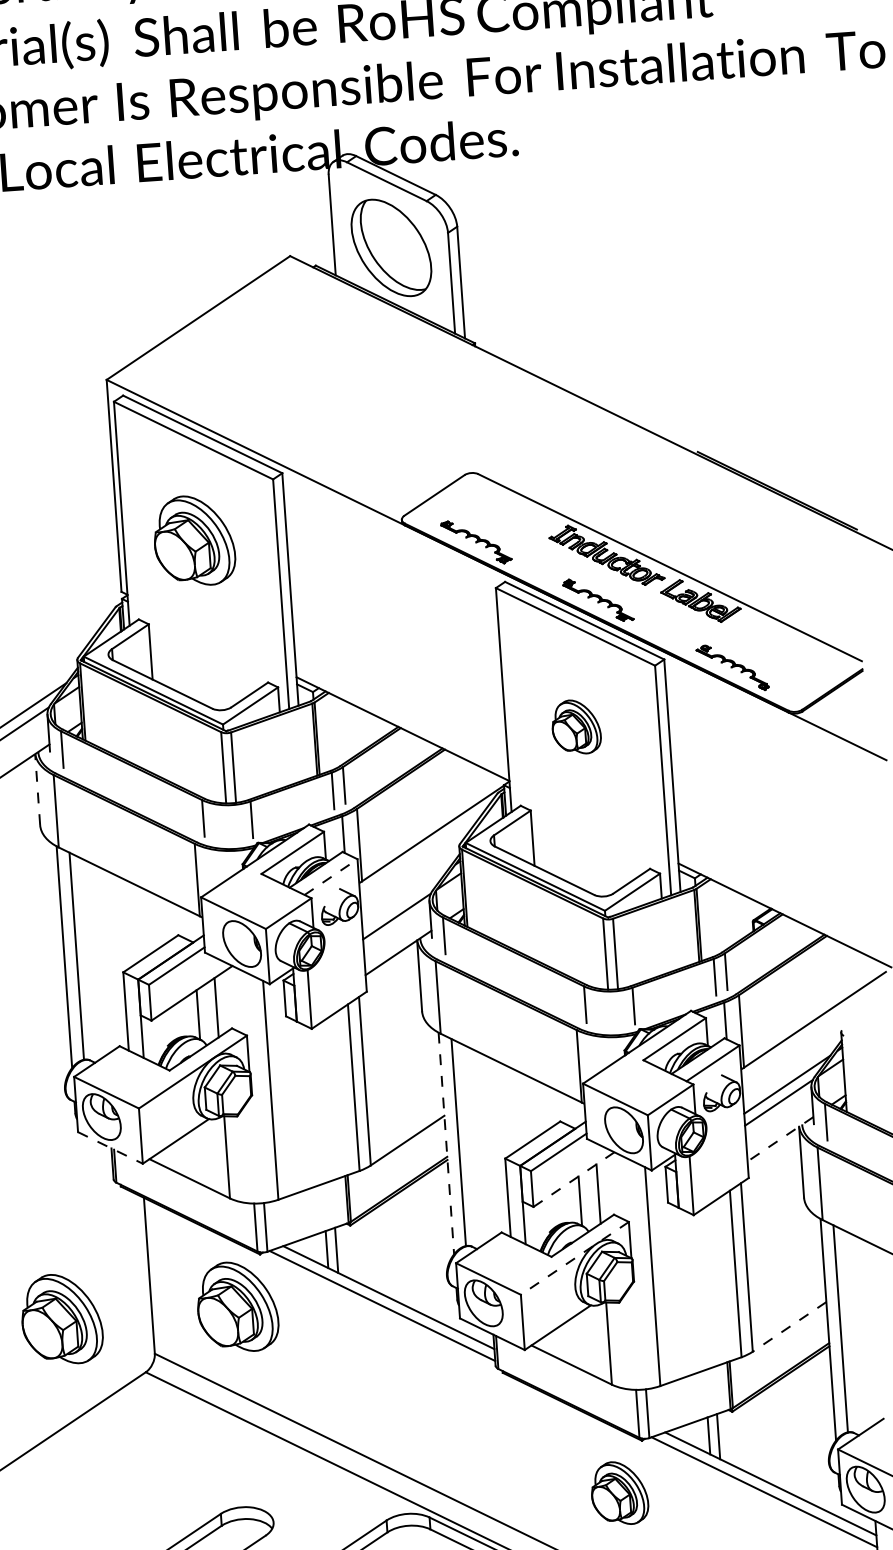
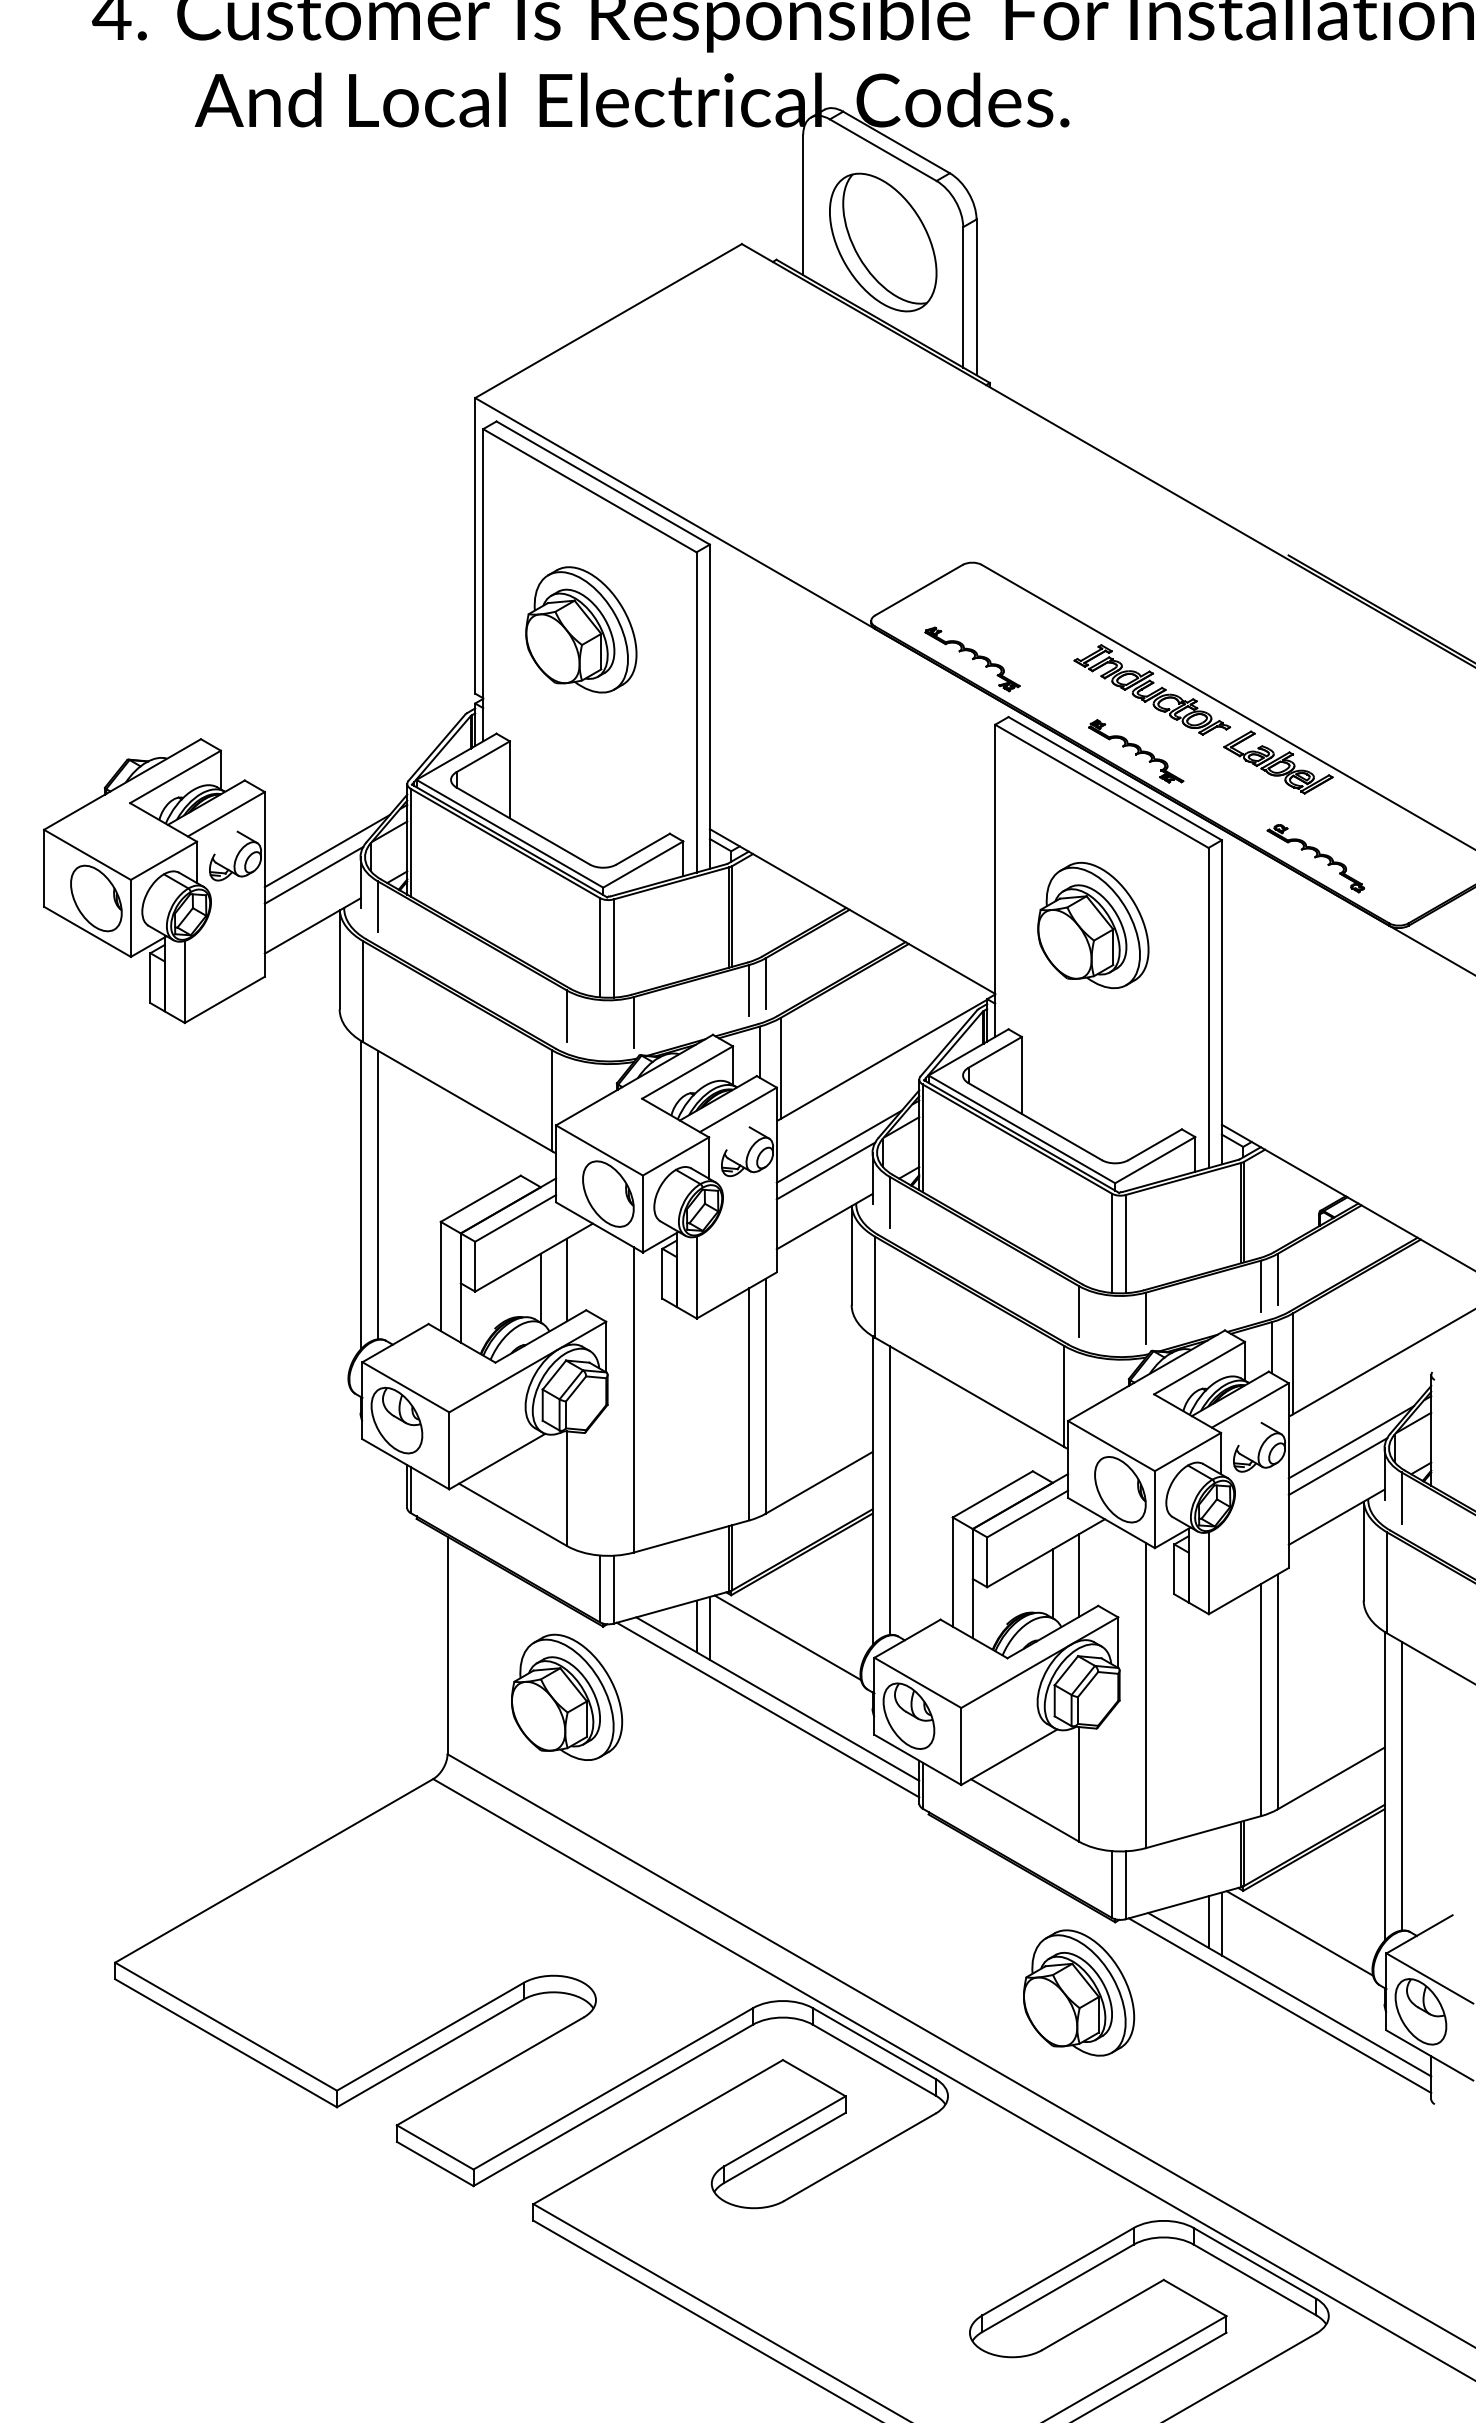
part: (576, 727) -> (1093, 925), size x1.67
line: (37, 789) -> (339, 959), dashed -> solid
line: (331, 876) -> (738, 1109), dashed -> solid
line: (404, 898) -> (838, 1146), added
line: (780, 1139) -> (1336, 1517), dashed -> solid
line: (446, 1143) -> (872, 1490), dashed -> solid
line: (110, 1148) -> (406, 1464), dashed -> solid
line: (574, 1179) -> (1046, 1553), dashed -> solid
line: (392, 1252) -> (787, 1637), added
line: (574, 1258) -> (1039, 1662), dashed -> solid
part: (62, 1318) -> (322, 1696), removed
line: (789, 1326) -> (1331, 1778), dashed -> solid
line: (774, 1439) -> (1299, 1933), added
part: (619, 1492) -> (1079, 1992), size x1.43

